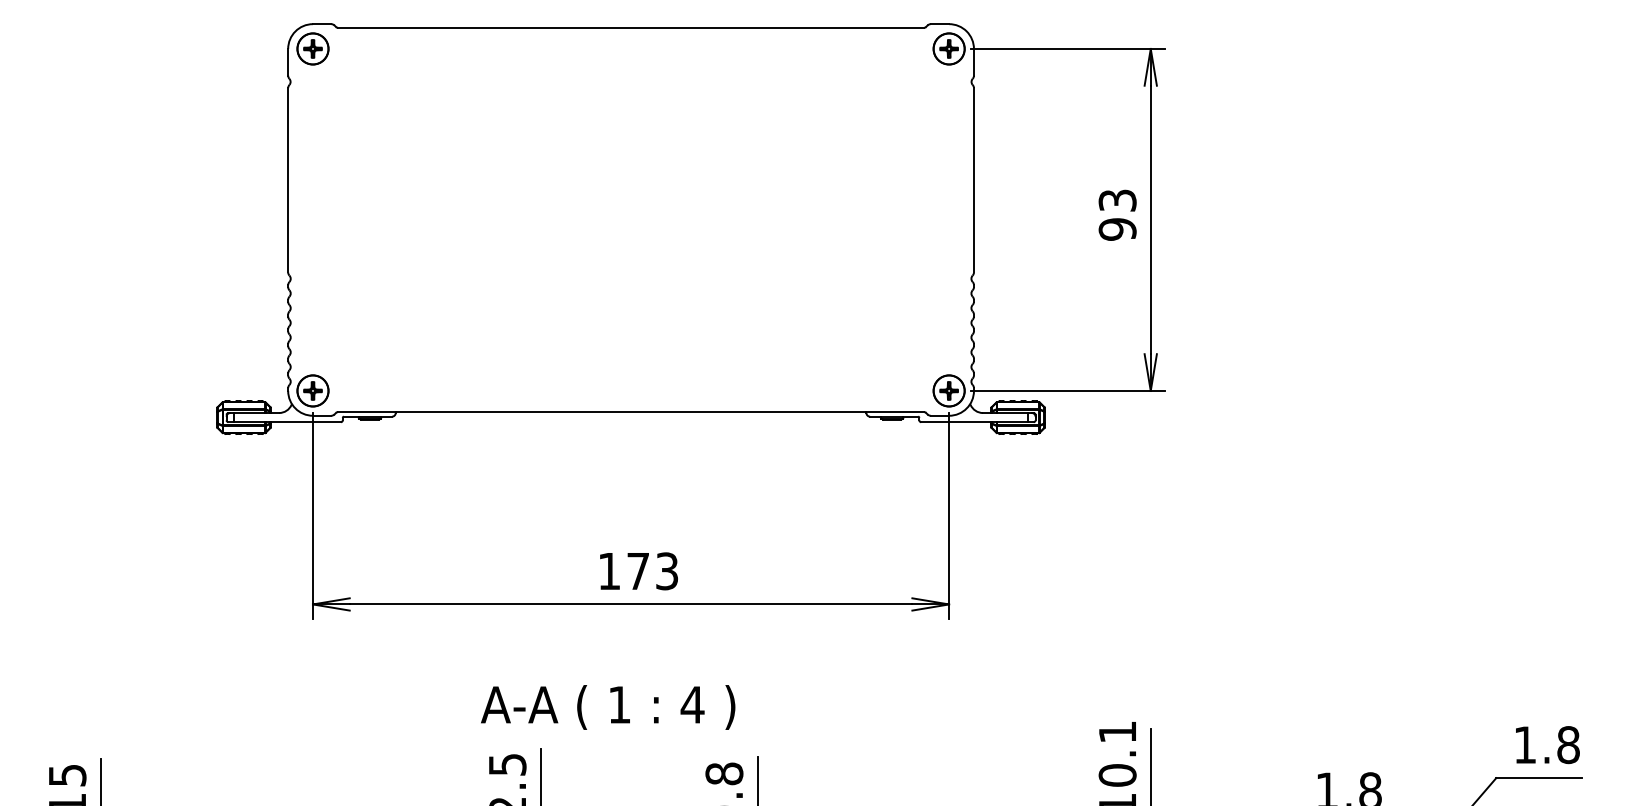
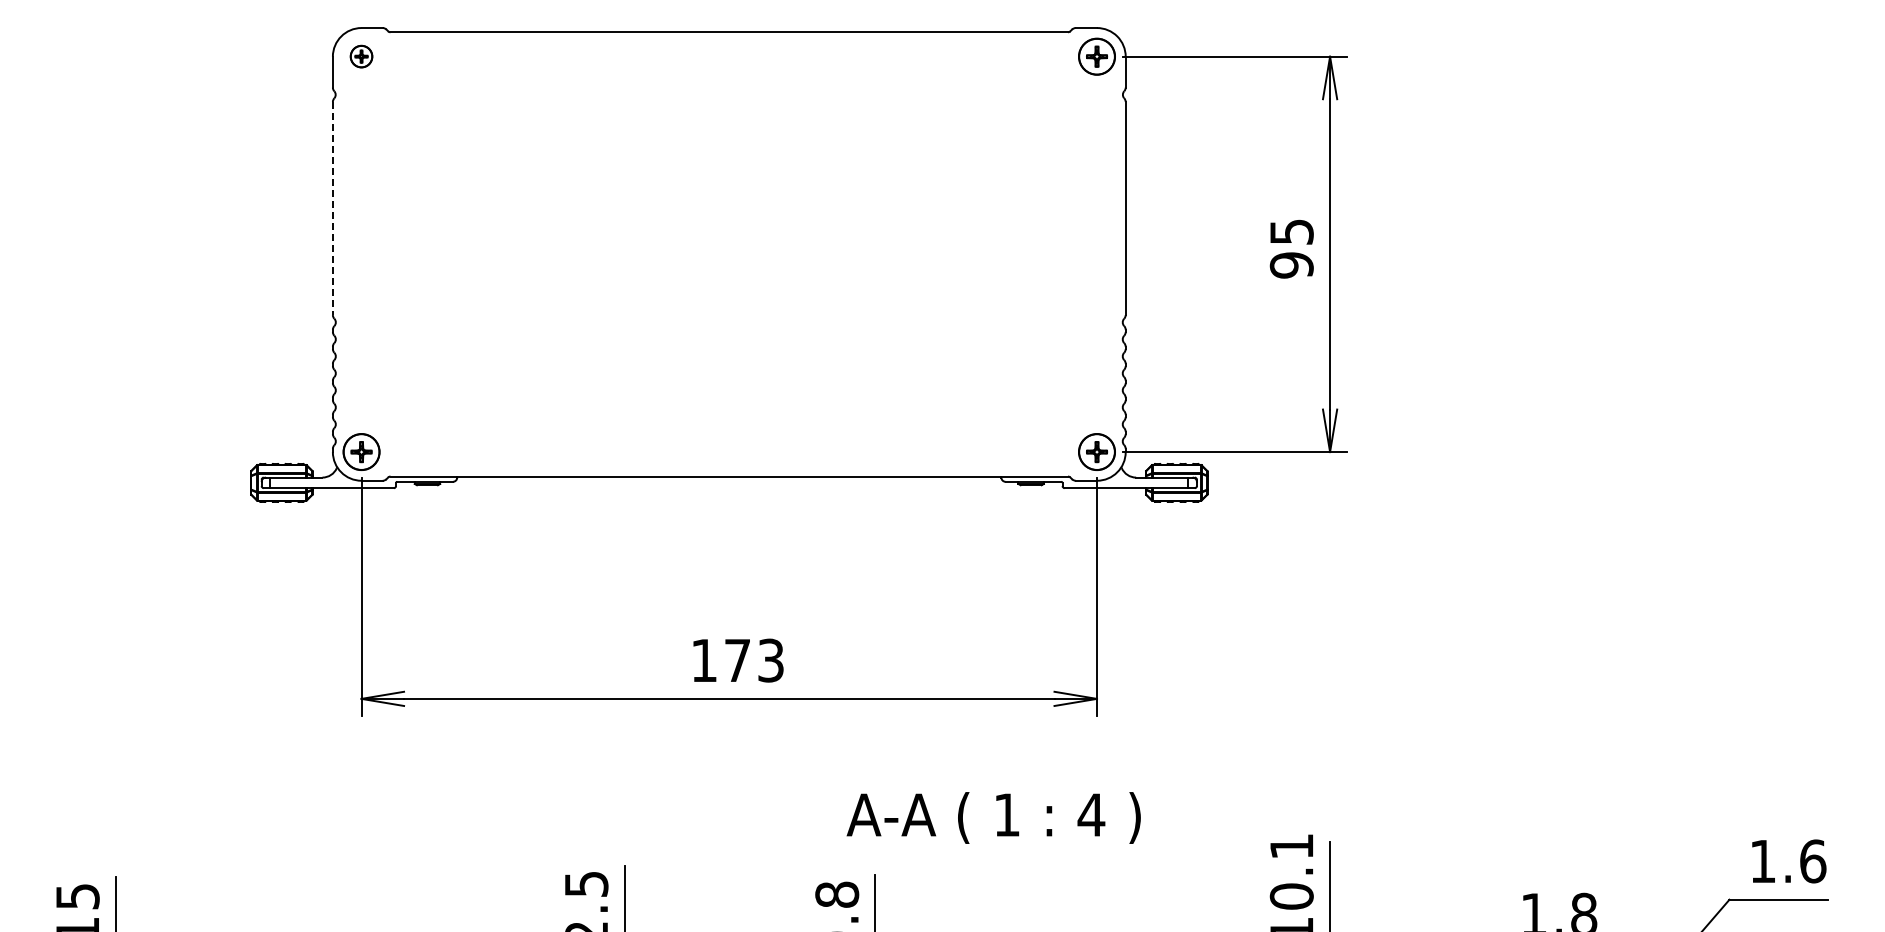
part: (312, 48) -> (361, 56), size x0.6
line: (287, 180) -> (332, 208), solid -> dashed
text: (1117, 200) -> (1291, 231), 93 -> 95
text: (607, 707) -> (993, 817), moved
text: (1568, 745) -> (1813, 861), 1.8 -> 1.6

